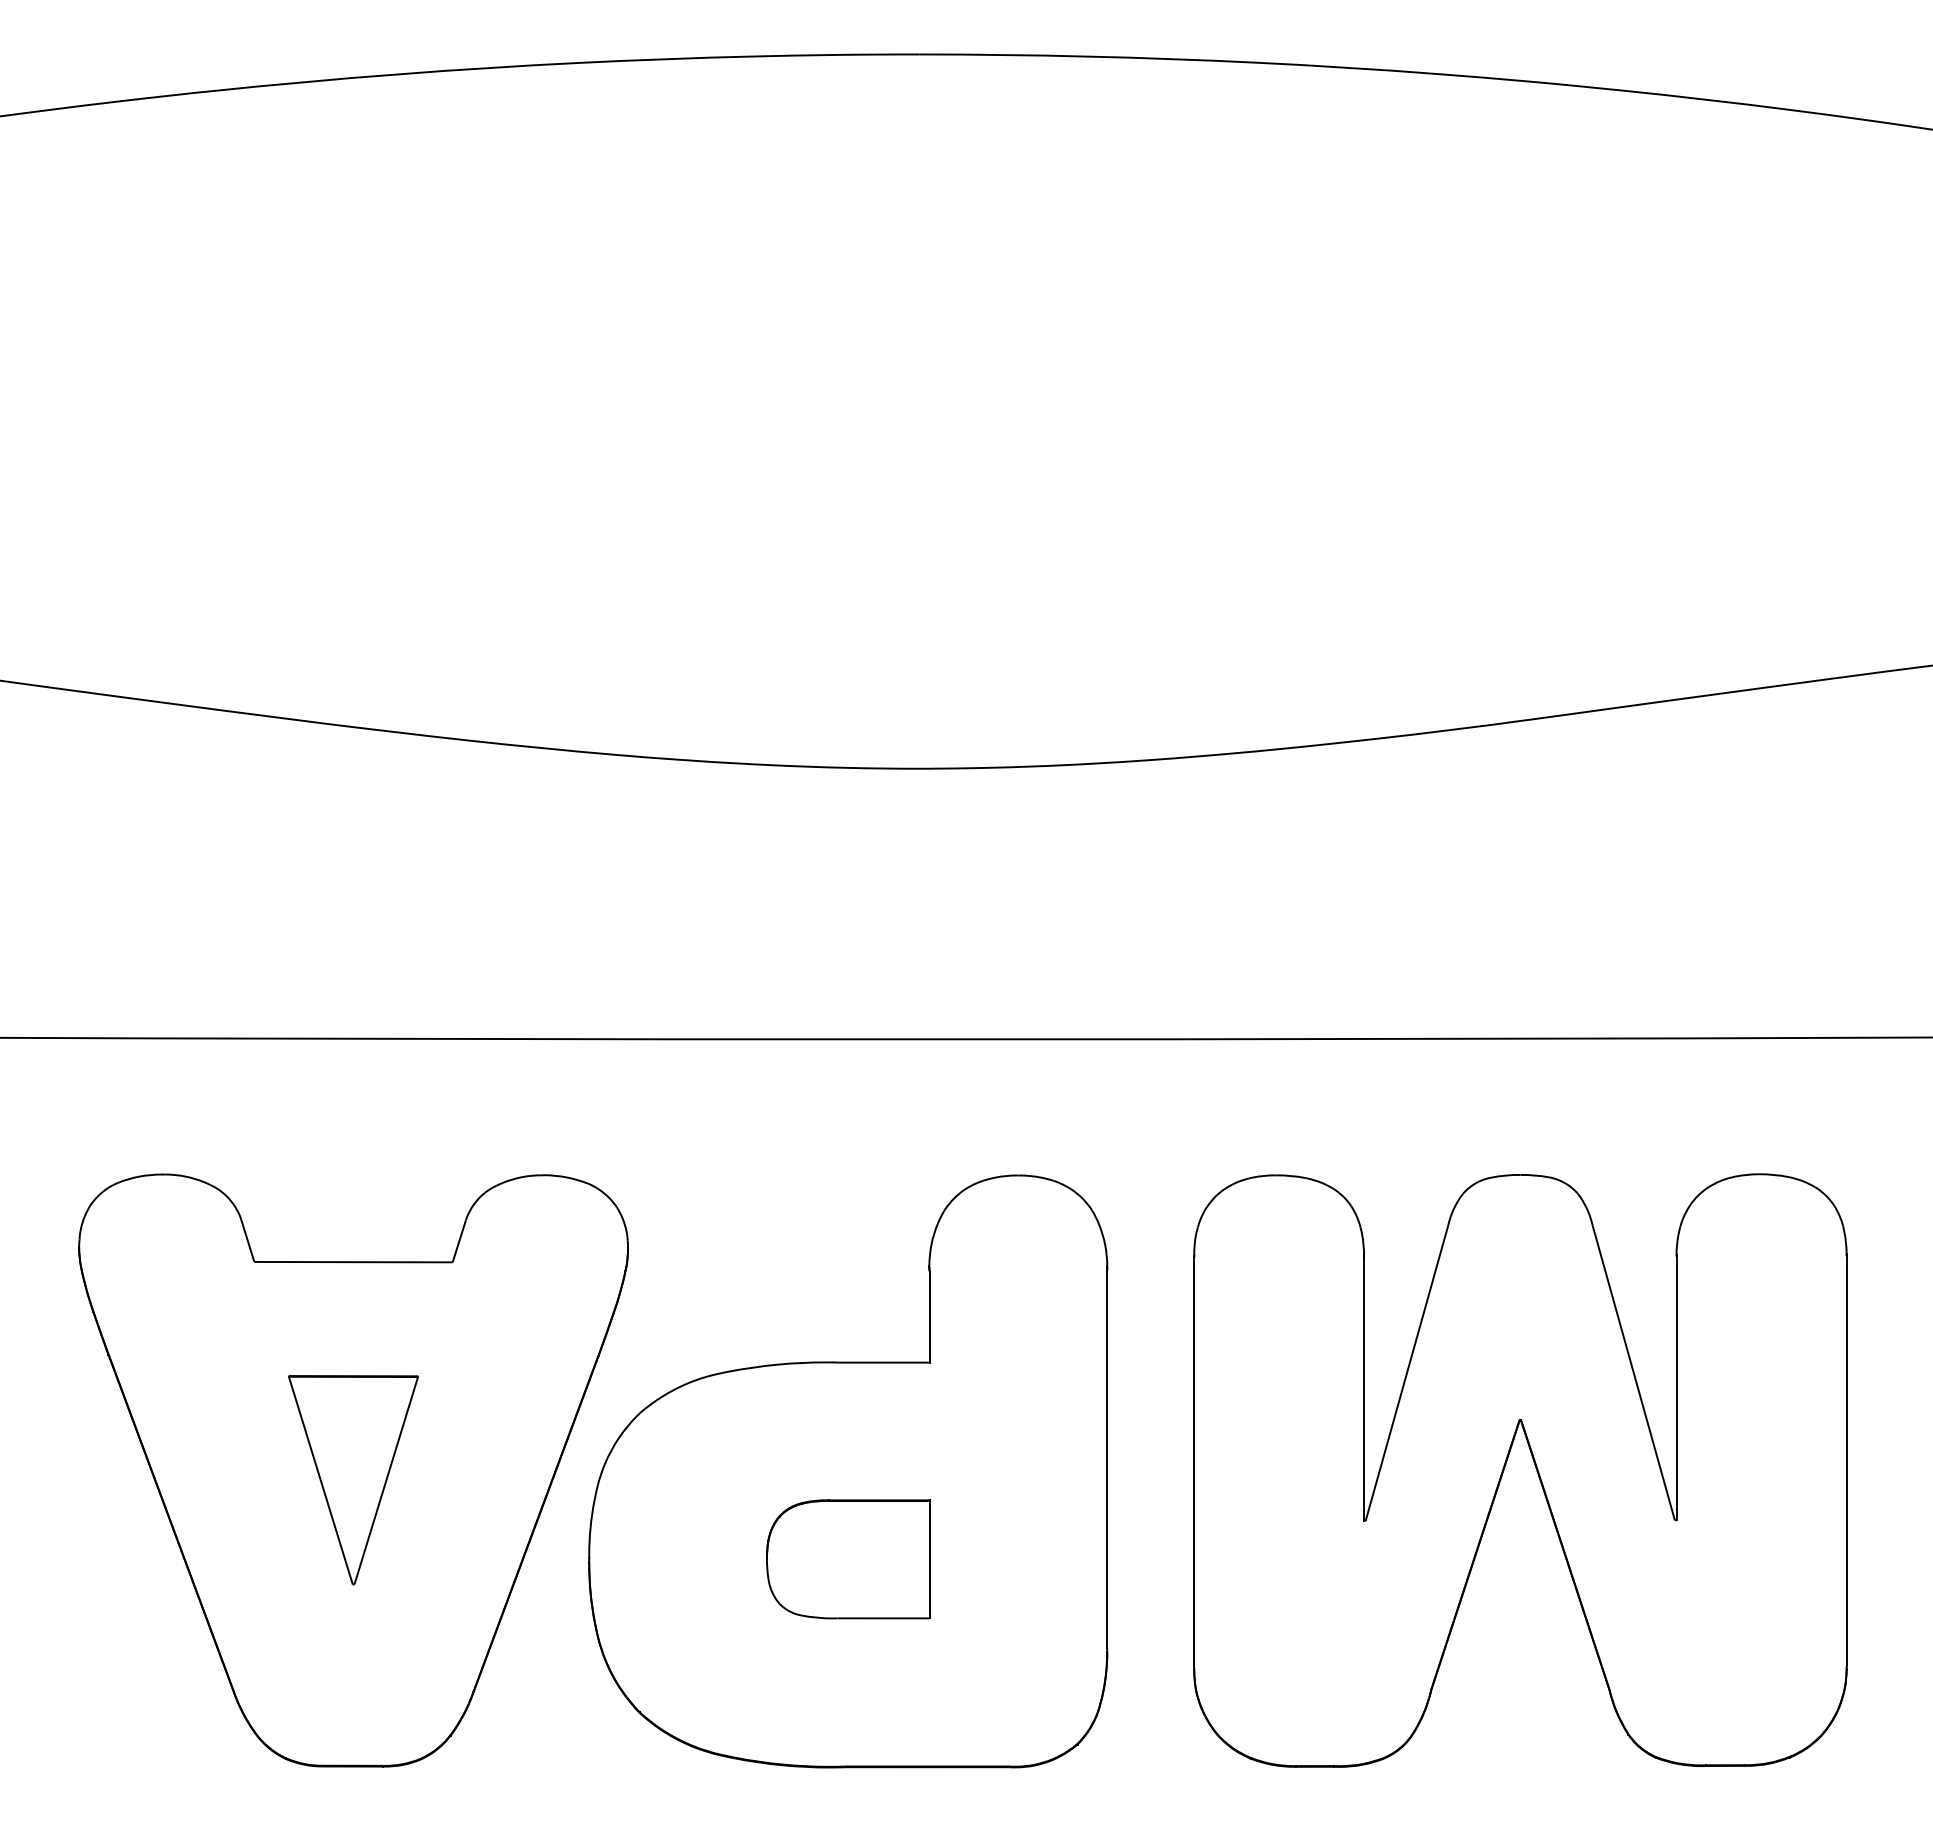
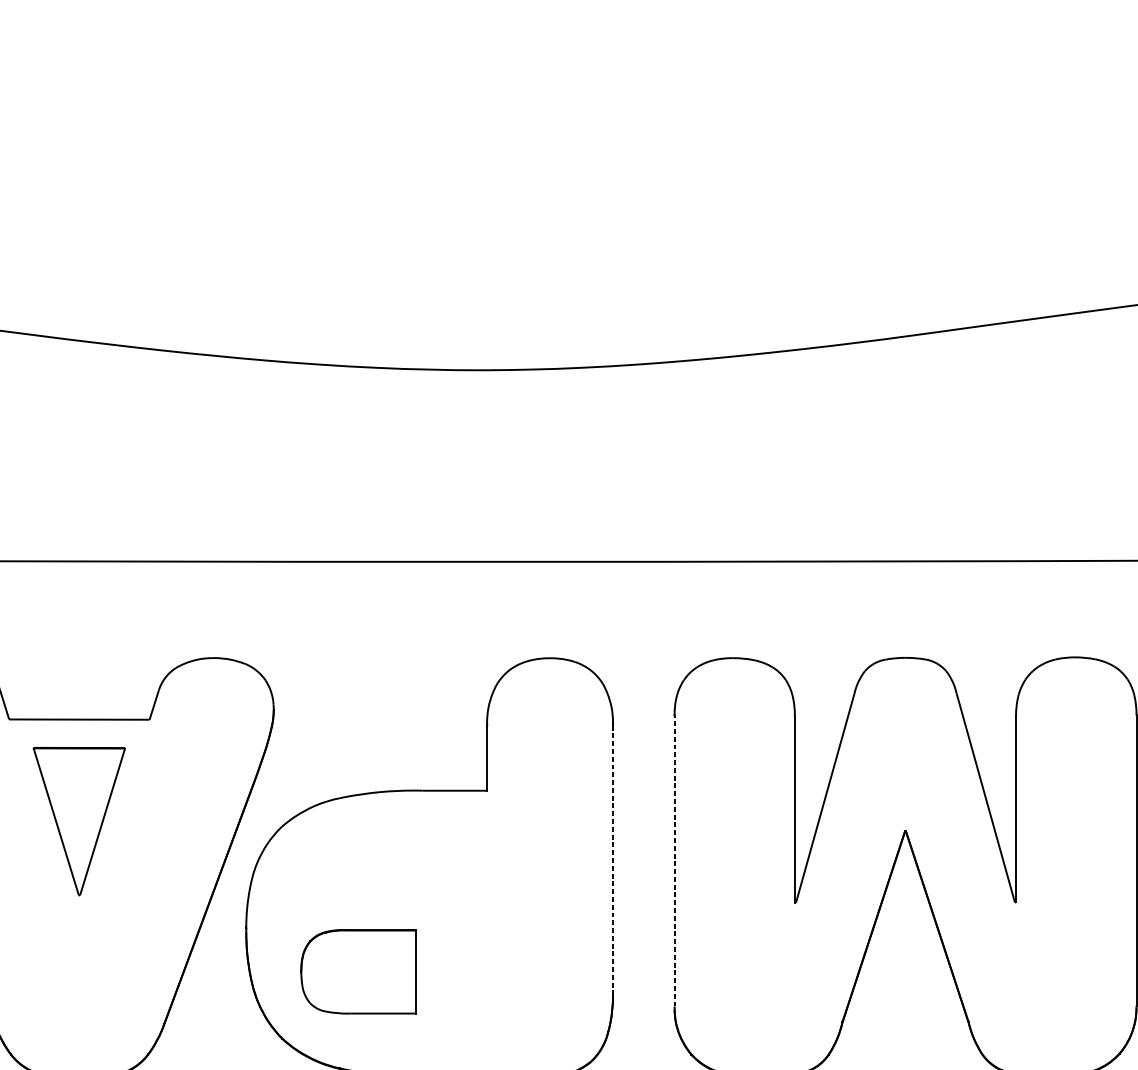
line: (1107, 1459) -> (613, 859), solid -> dashed
line: (1194, 1461) -> (674, 860), solid -> dashed
part: (353, 1480) -> (79, 821), moved
part: (848, 1559) -> (359, 971), moved

